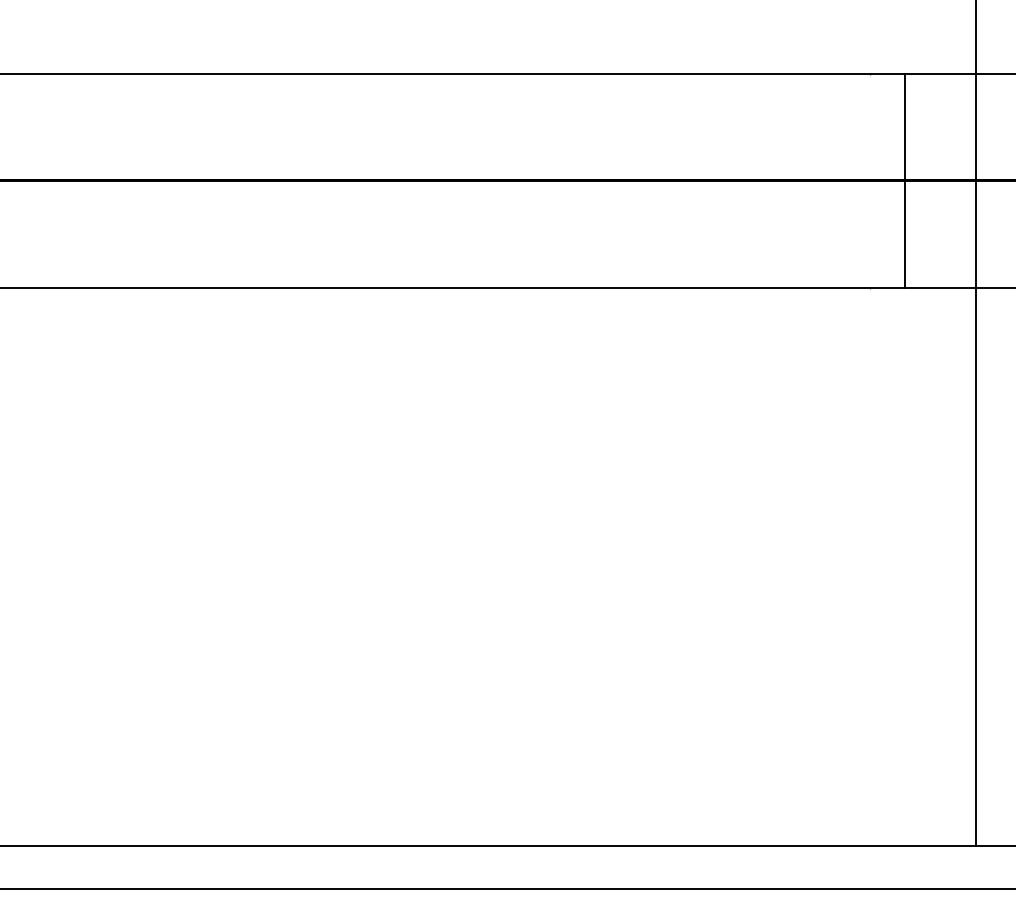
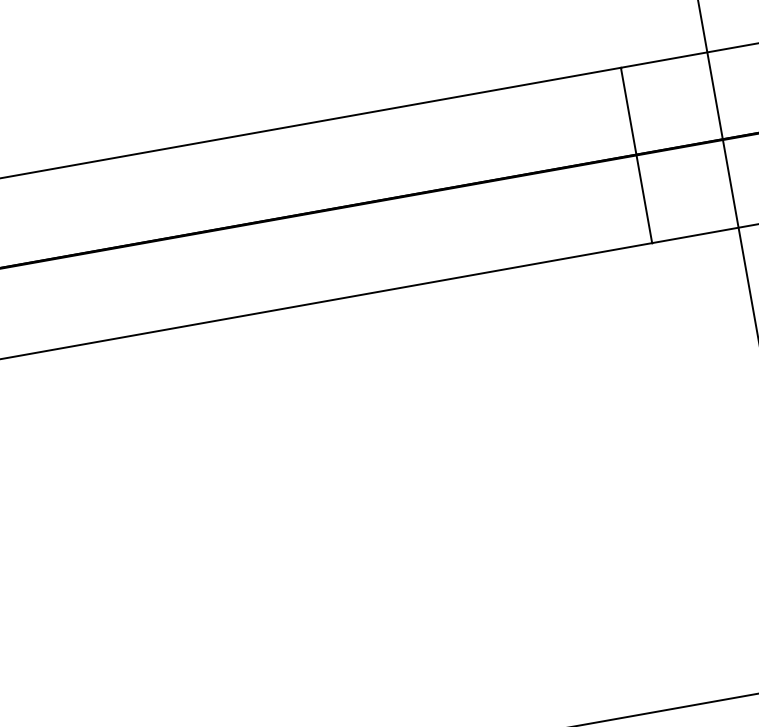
line: (905, 180) -> (636, 154), moved

